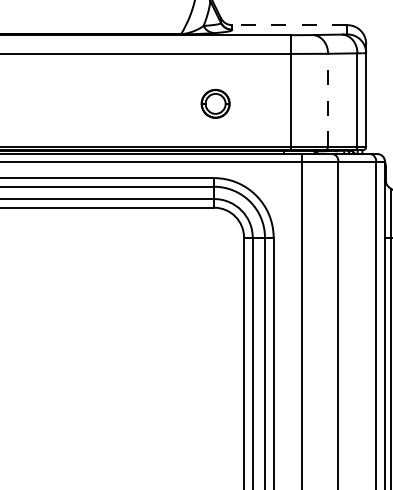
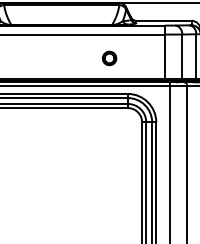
line: (290, 24) -> (164, 20), dashed -> solid
line: (328, 99) -> (182, 56), dashed -> solid
part: (215, 103) -> (109, 58), moved

